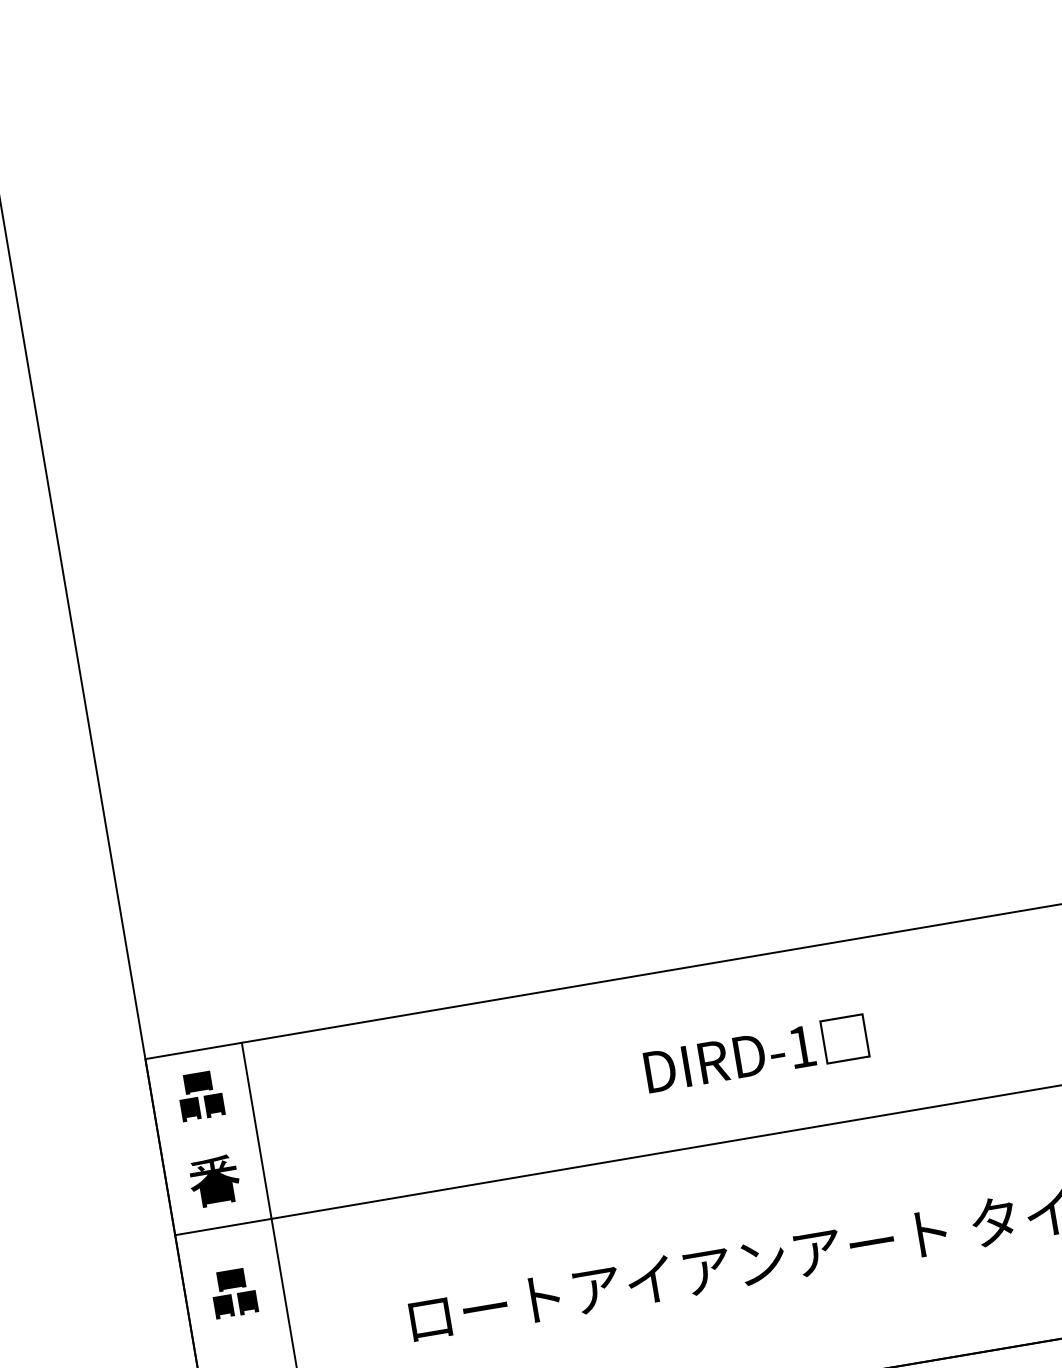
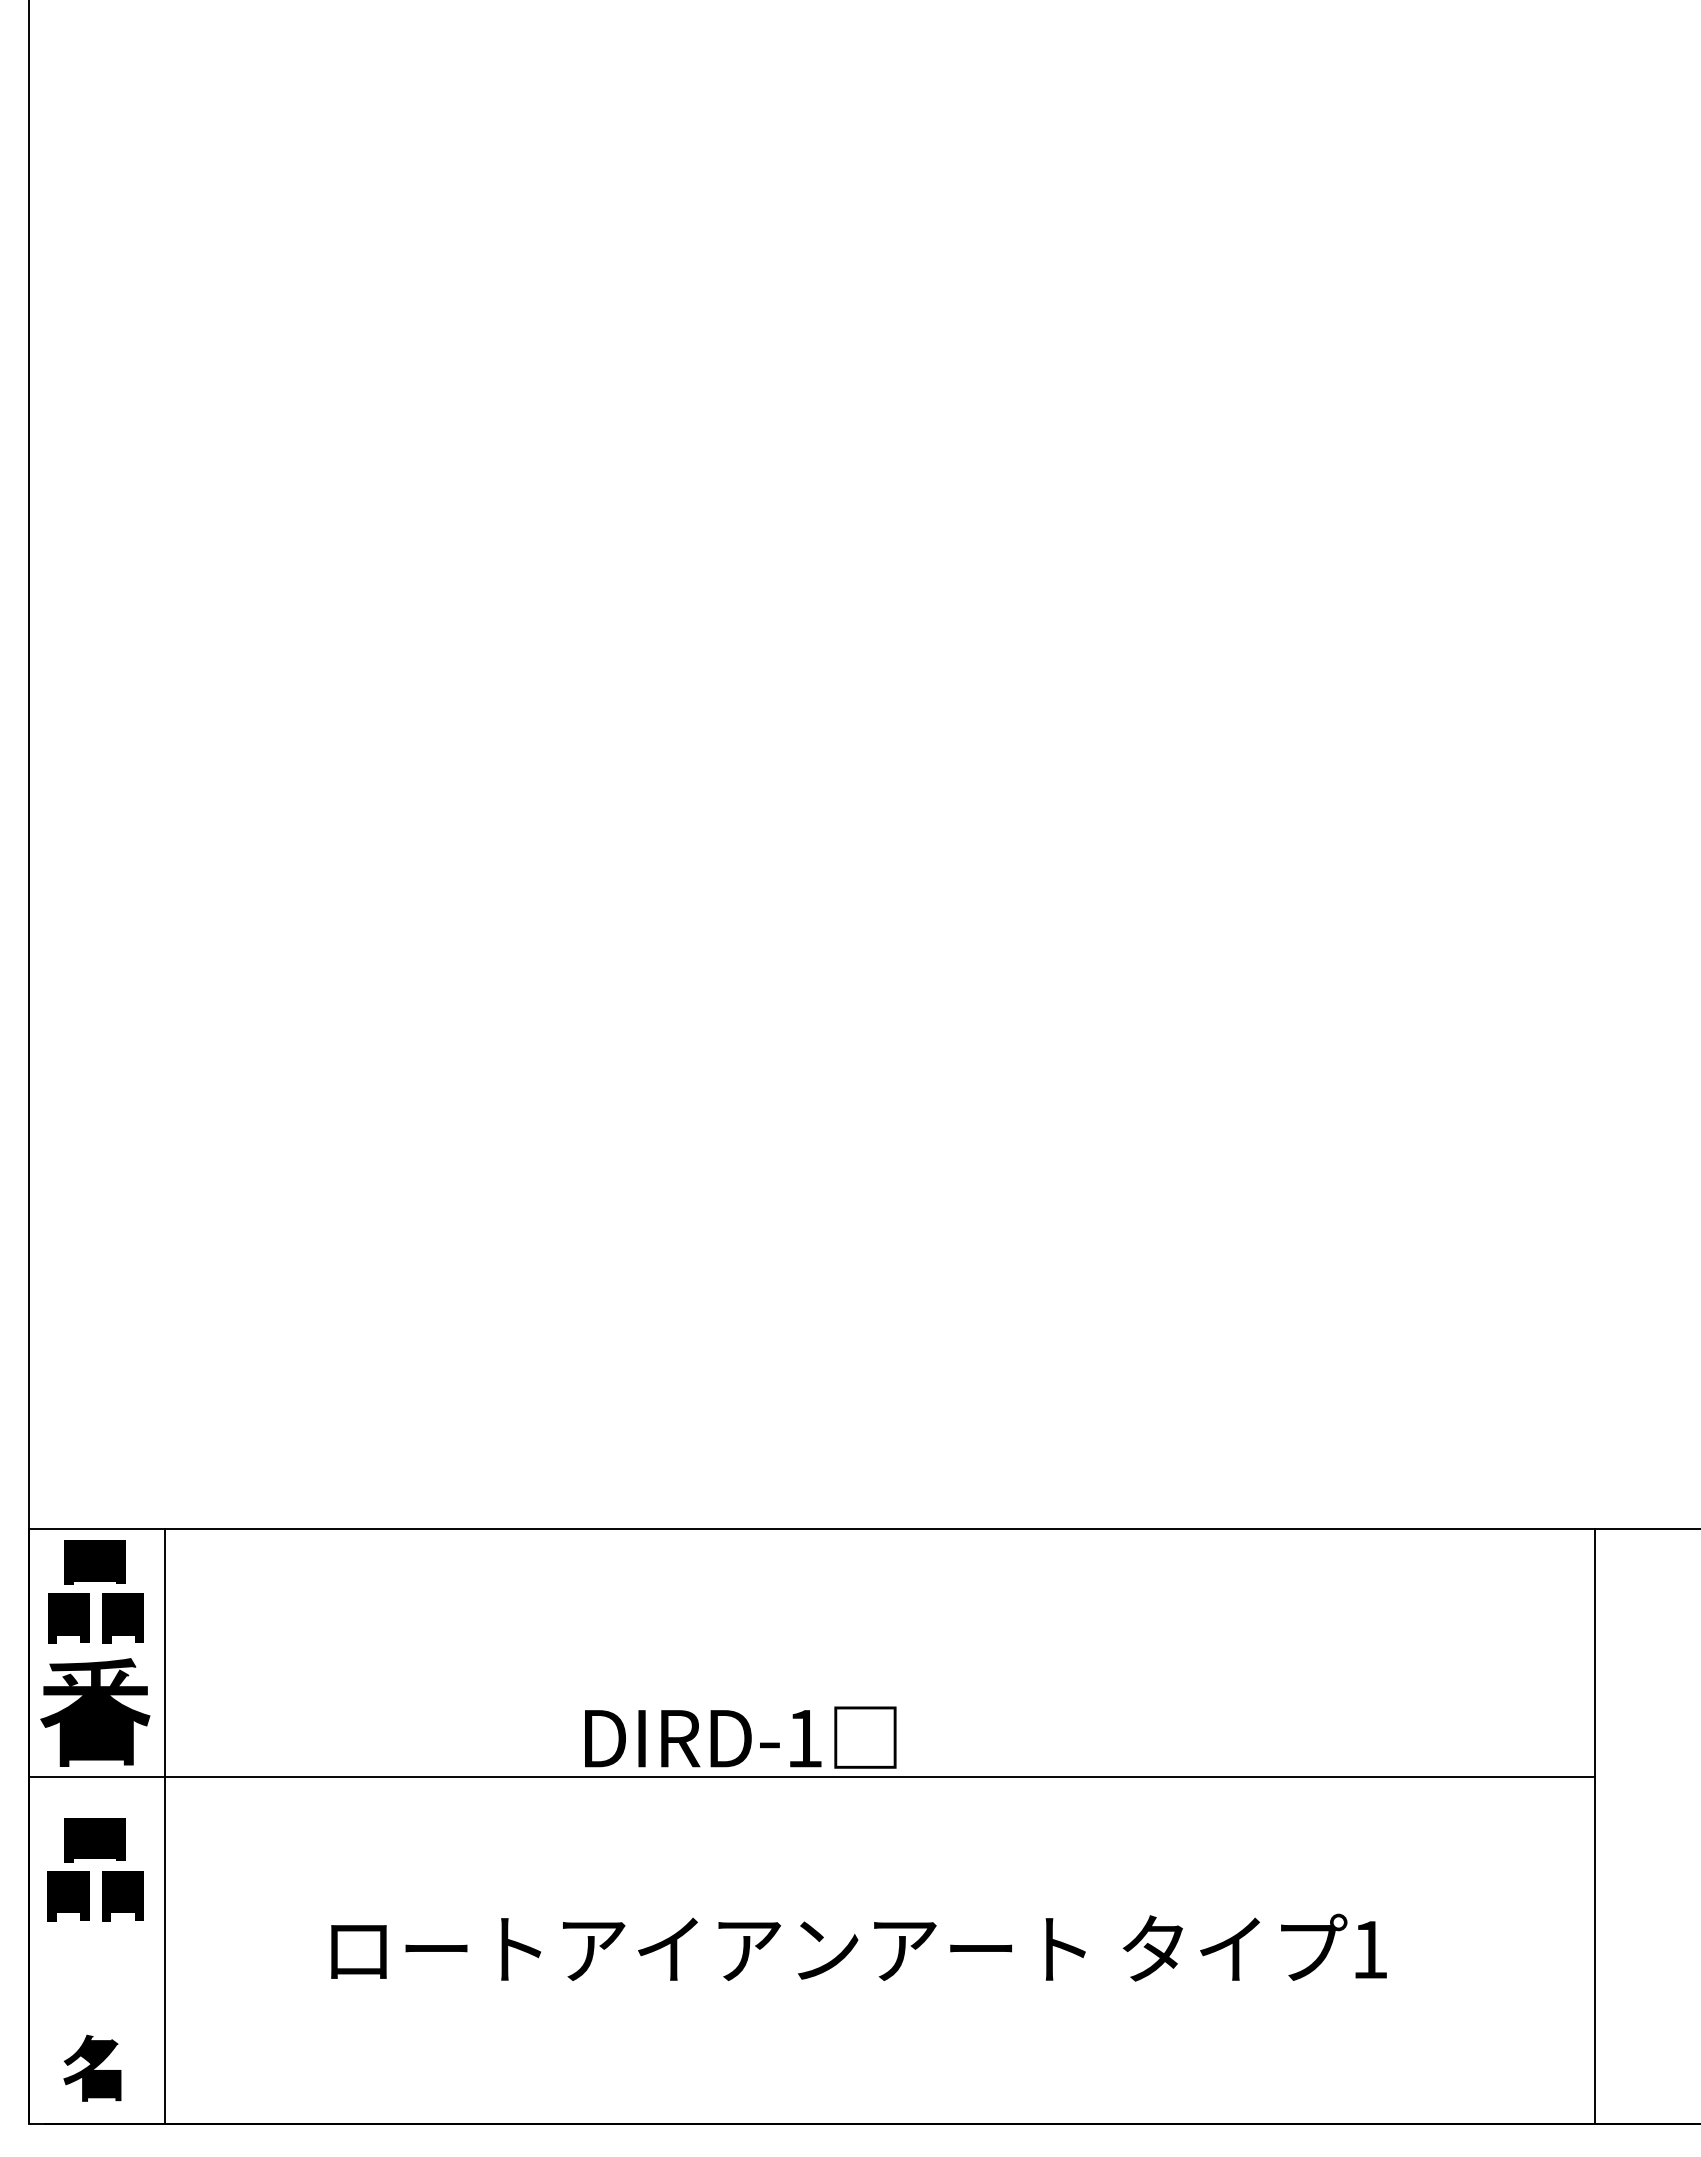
part: (756, 1053) -> (740, 1737), moved
part: (200, 1096) -> (95, 1592), size x1.6
part: (214, 1181) -> (95, 1712), size x1.6
part: (233, 1293) -> (95, 1870), size x1.6

